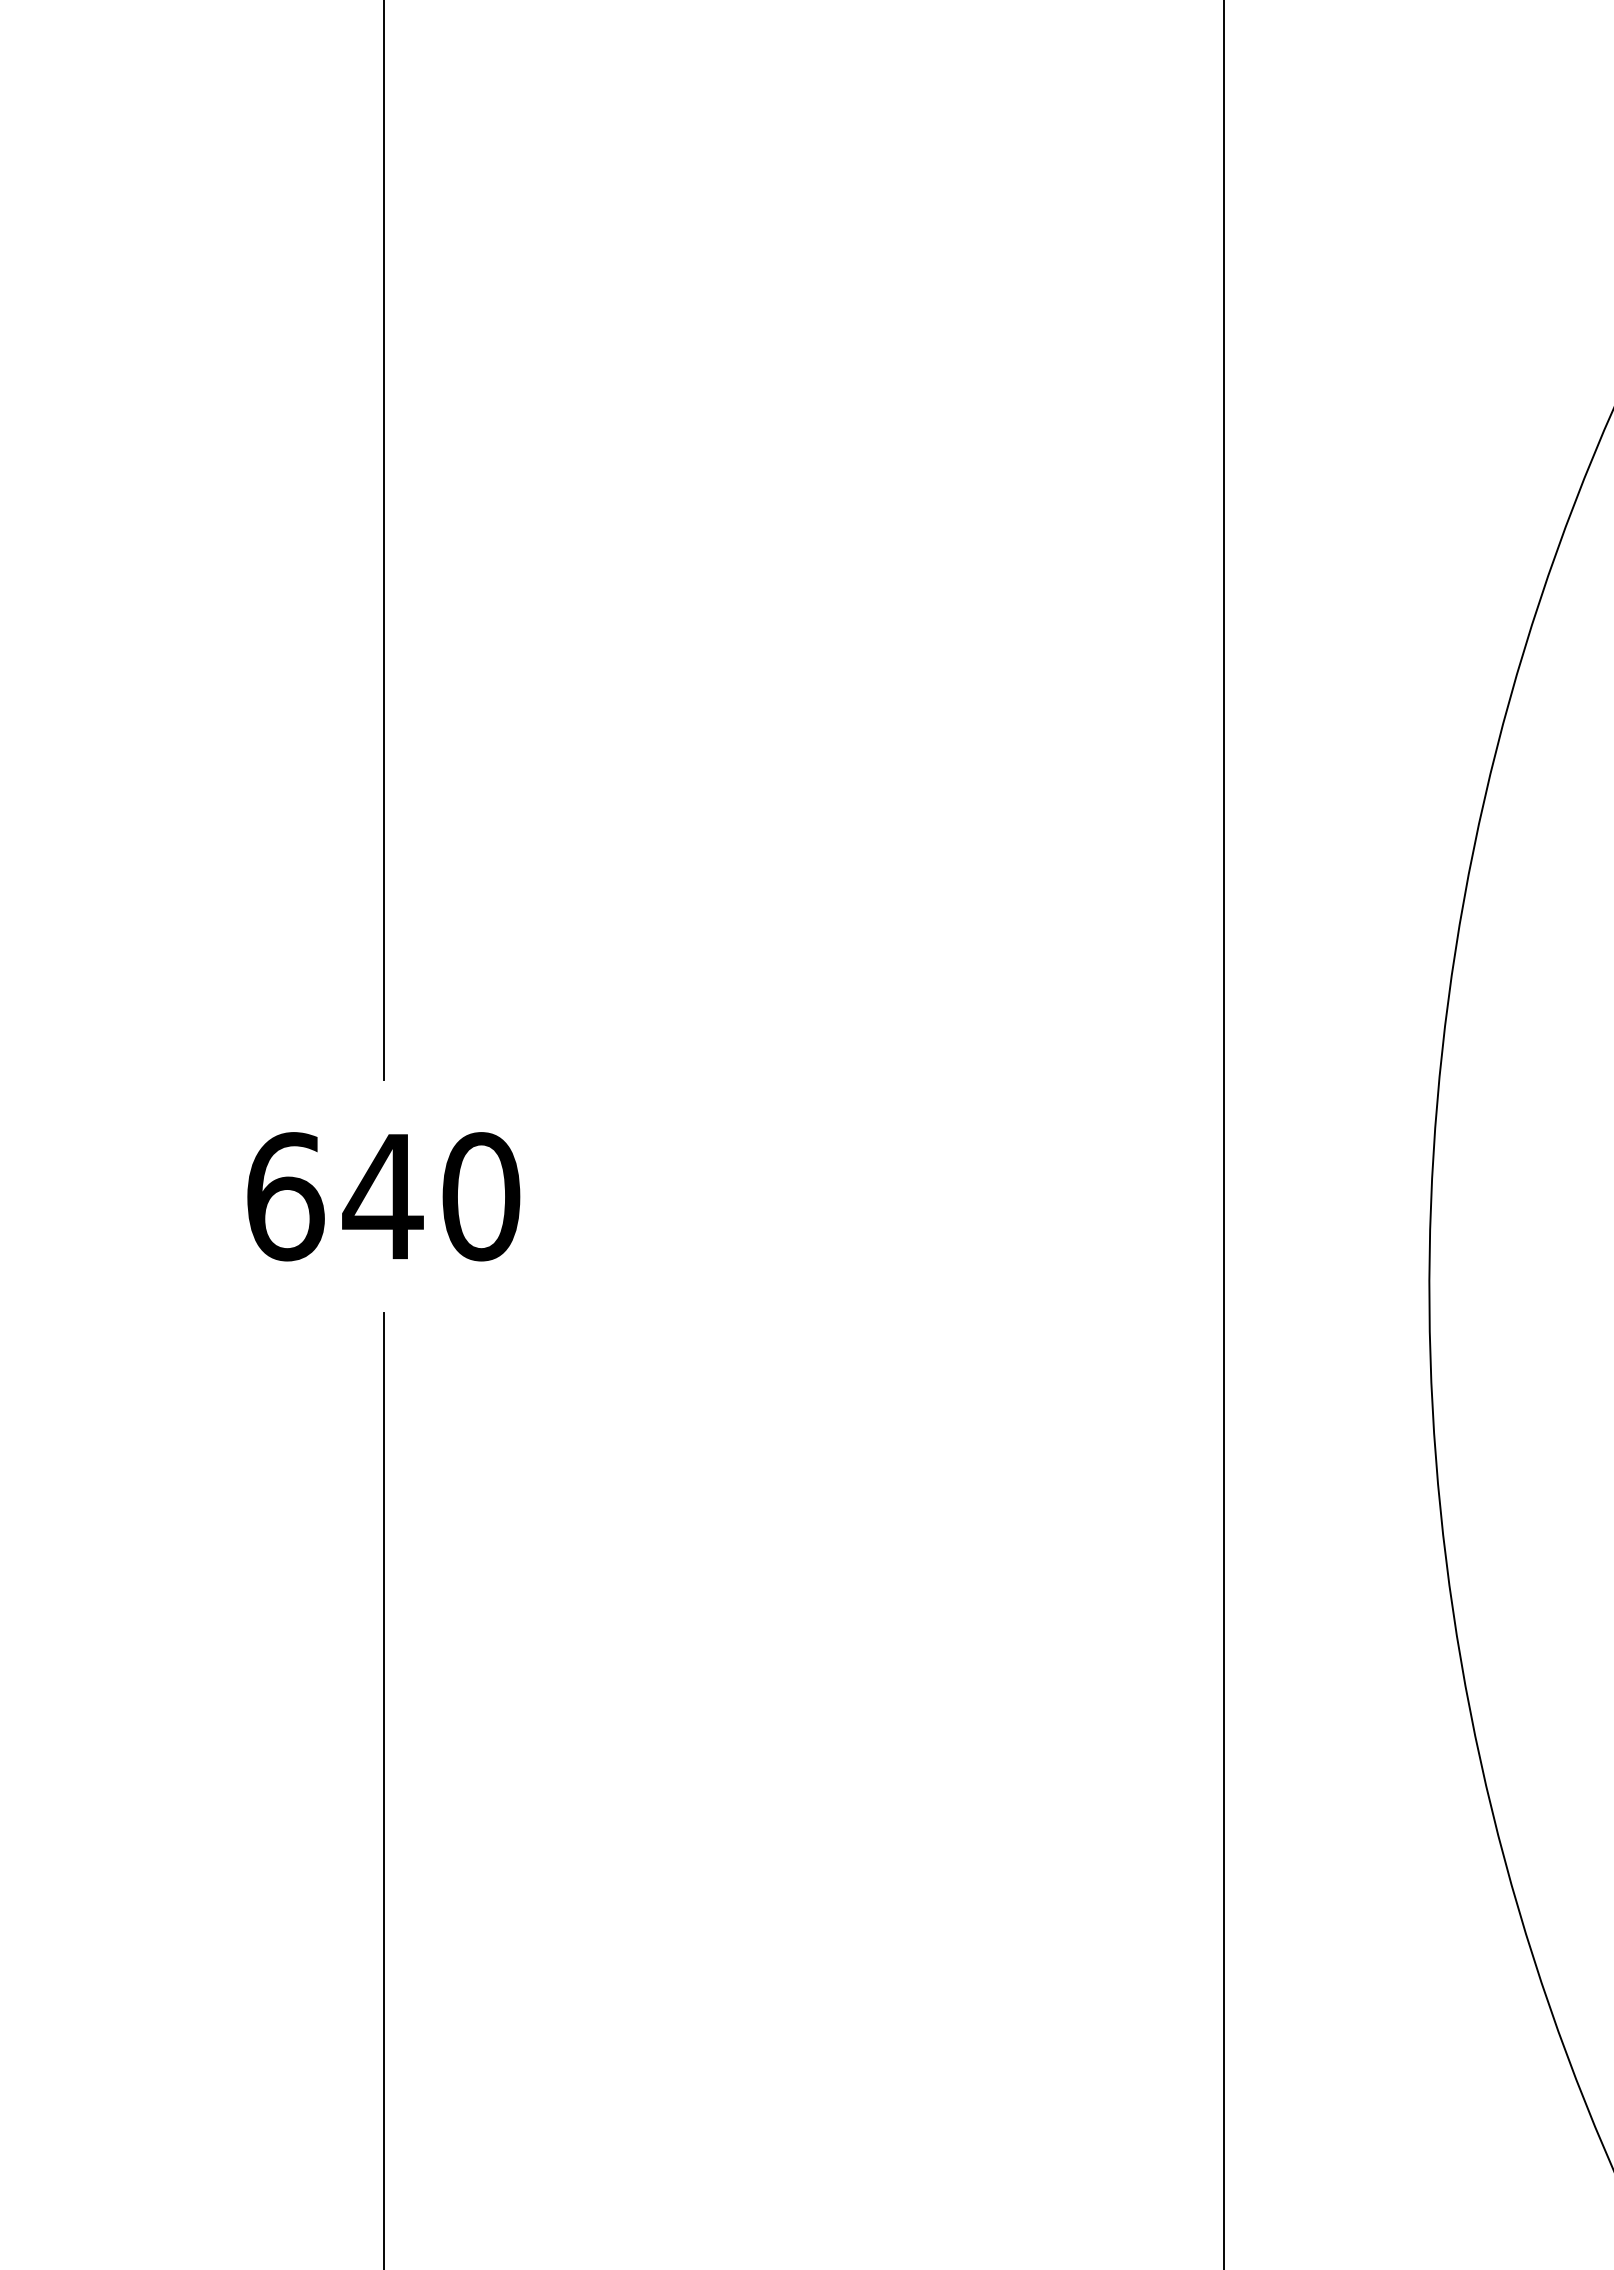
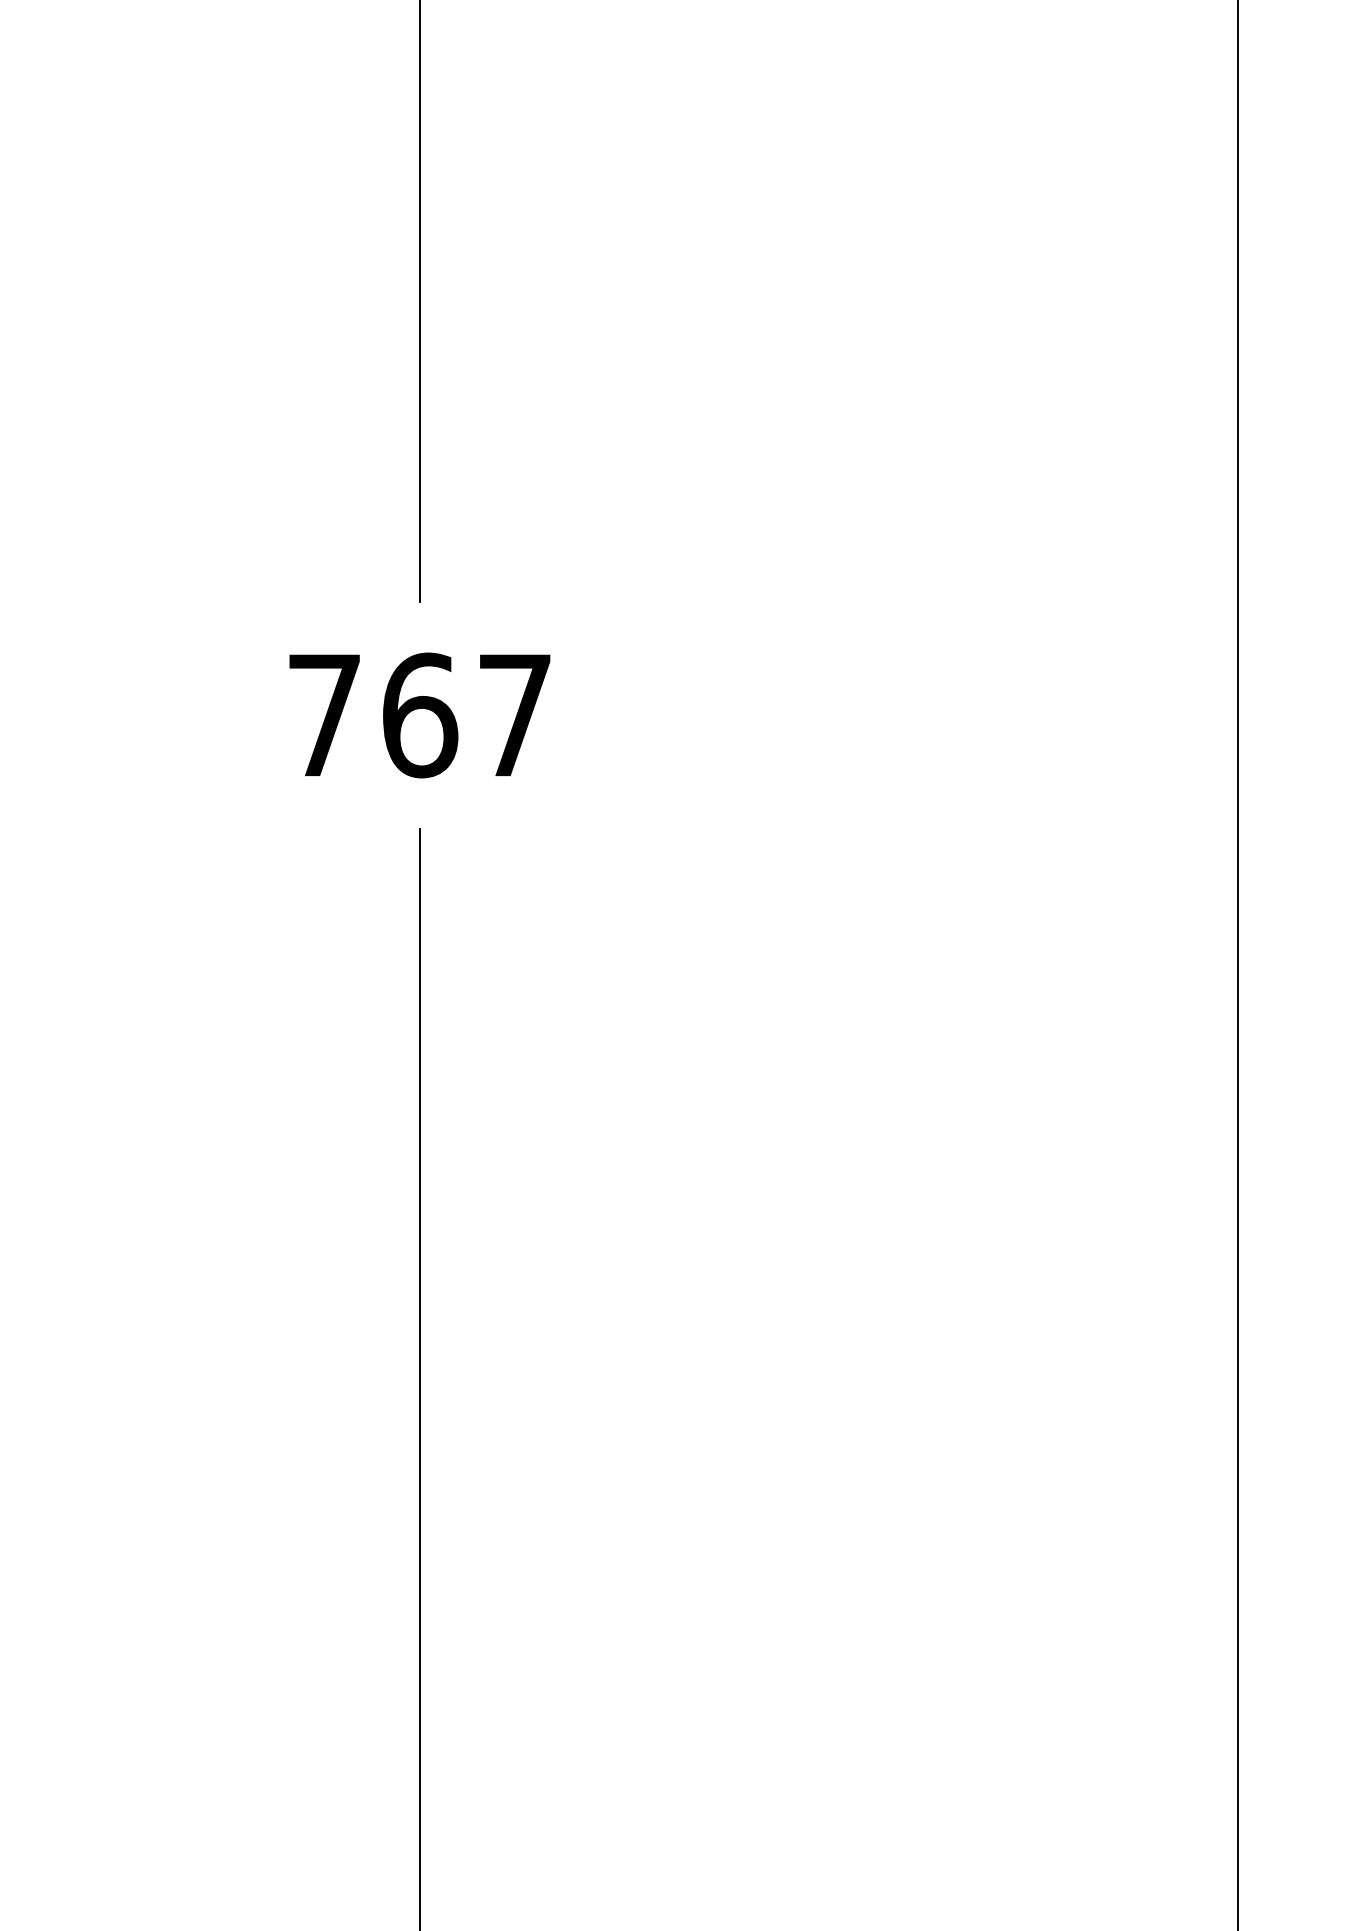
text: (383, 1196) -> (420, 715), 640 -> 767

